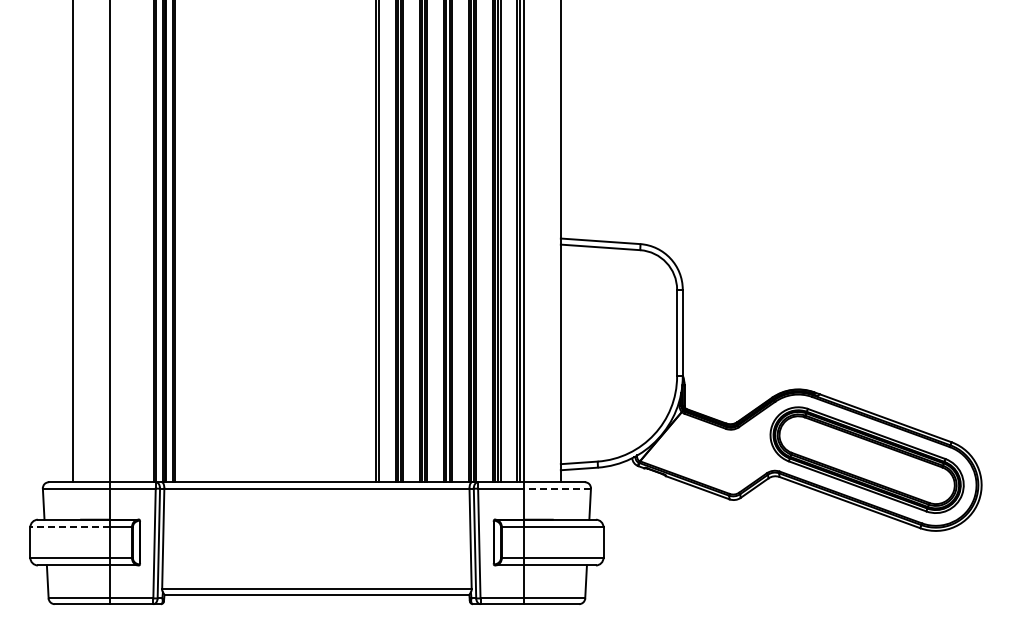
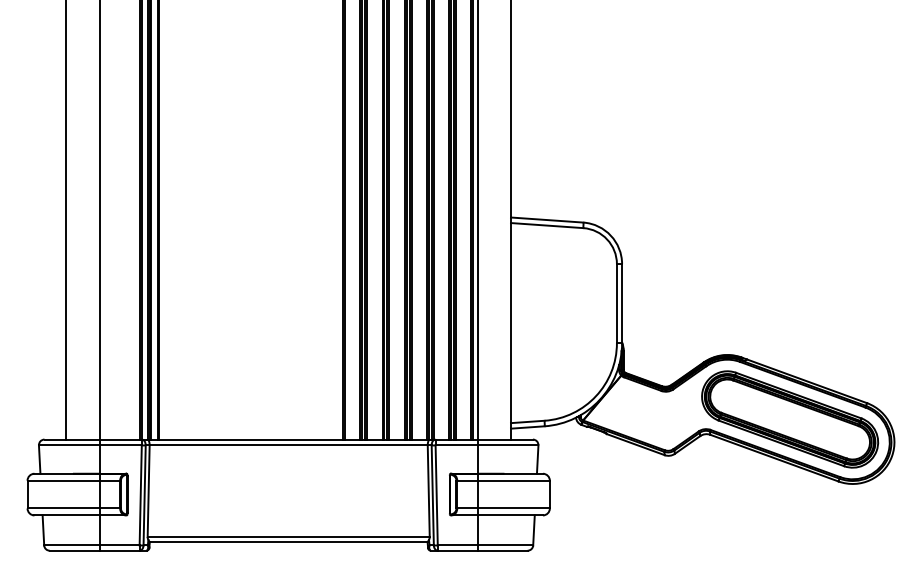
line: (557, 488) -> (507, 445), dashed -> solid
line: (69, 527) -> (63, 480), dashed -> solid

